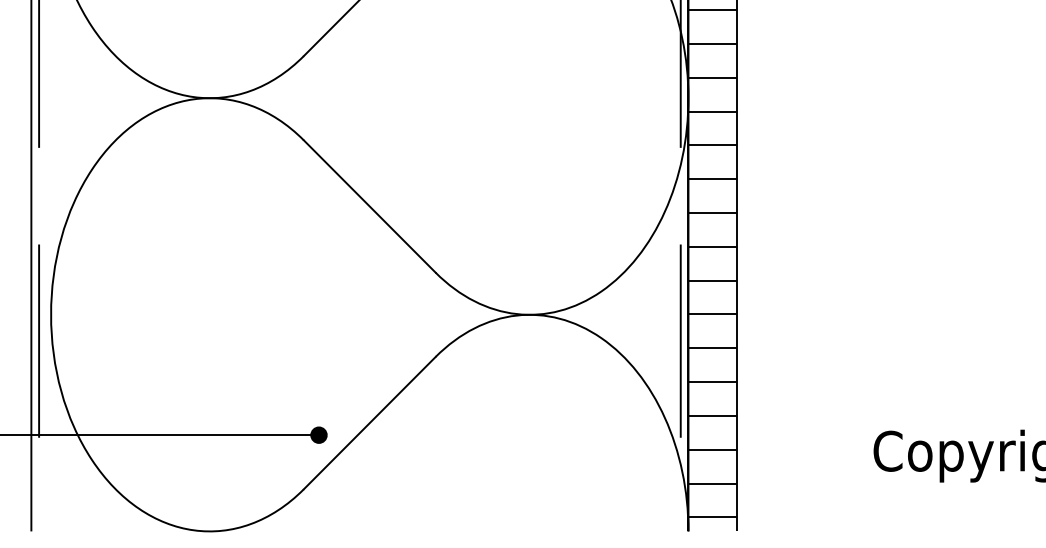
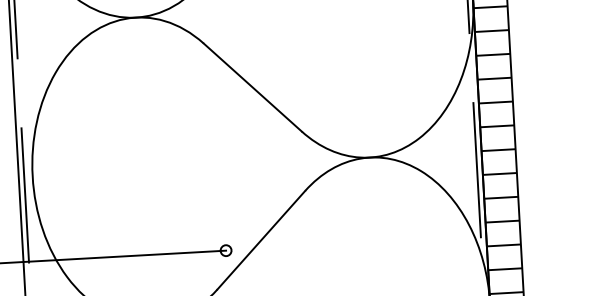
fill: (318, 434) -> (225, 250), removed

